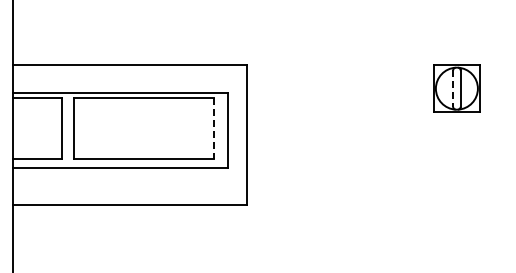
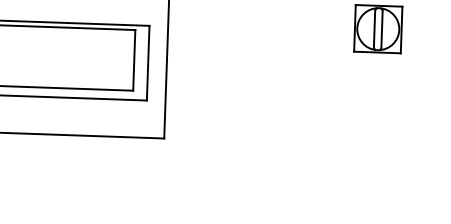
line: (453, 89) -> (374, 29), dashed -> solid
line: (214, 128) -> (134, 60), dashed -> solid

